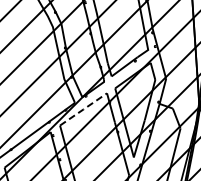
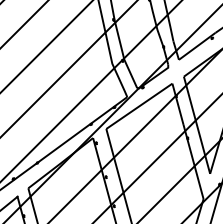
line: (83, 109) -> (139, 106), dashed -> solid

